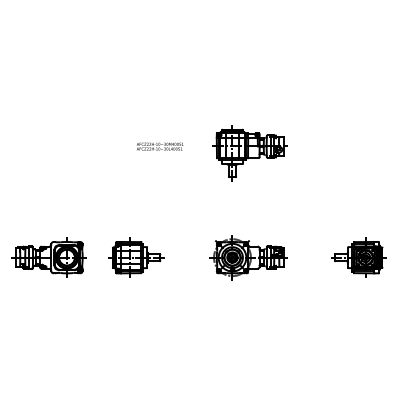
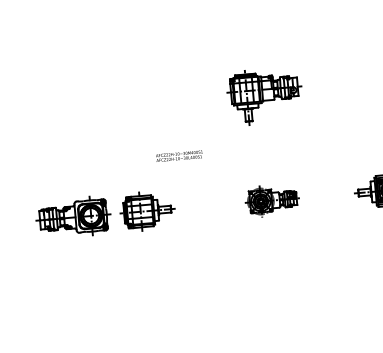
text: (159, 146) -> (178, 156), moved
part: (136, 257) -> (147, 211), moved
part: (248, 257) -> (272, 200), size x0.7

